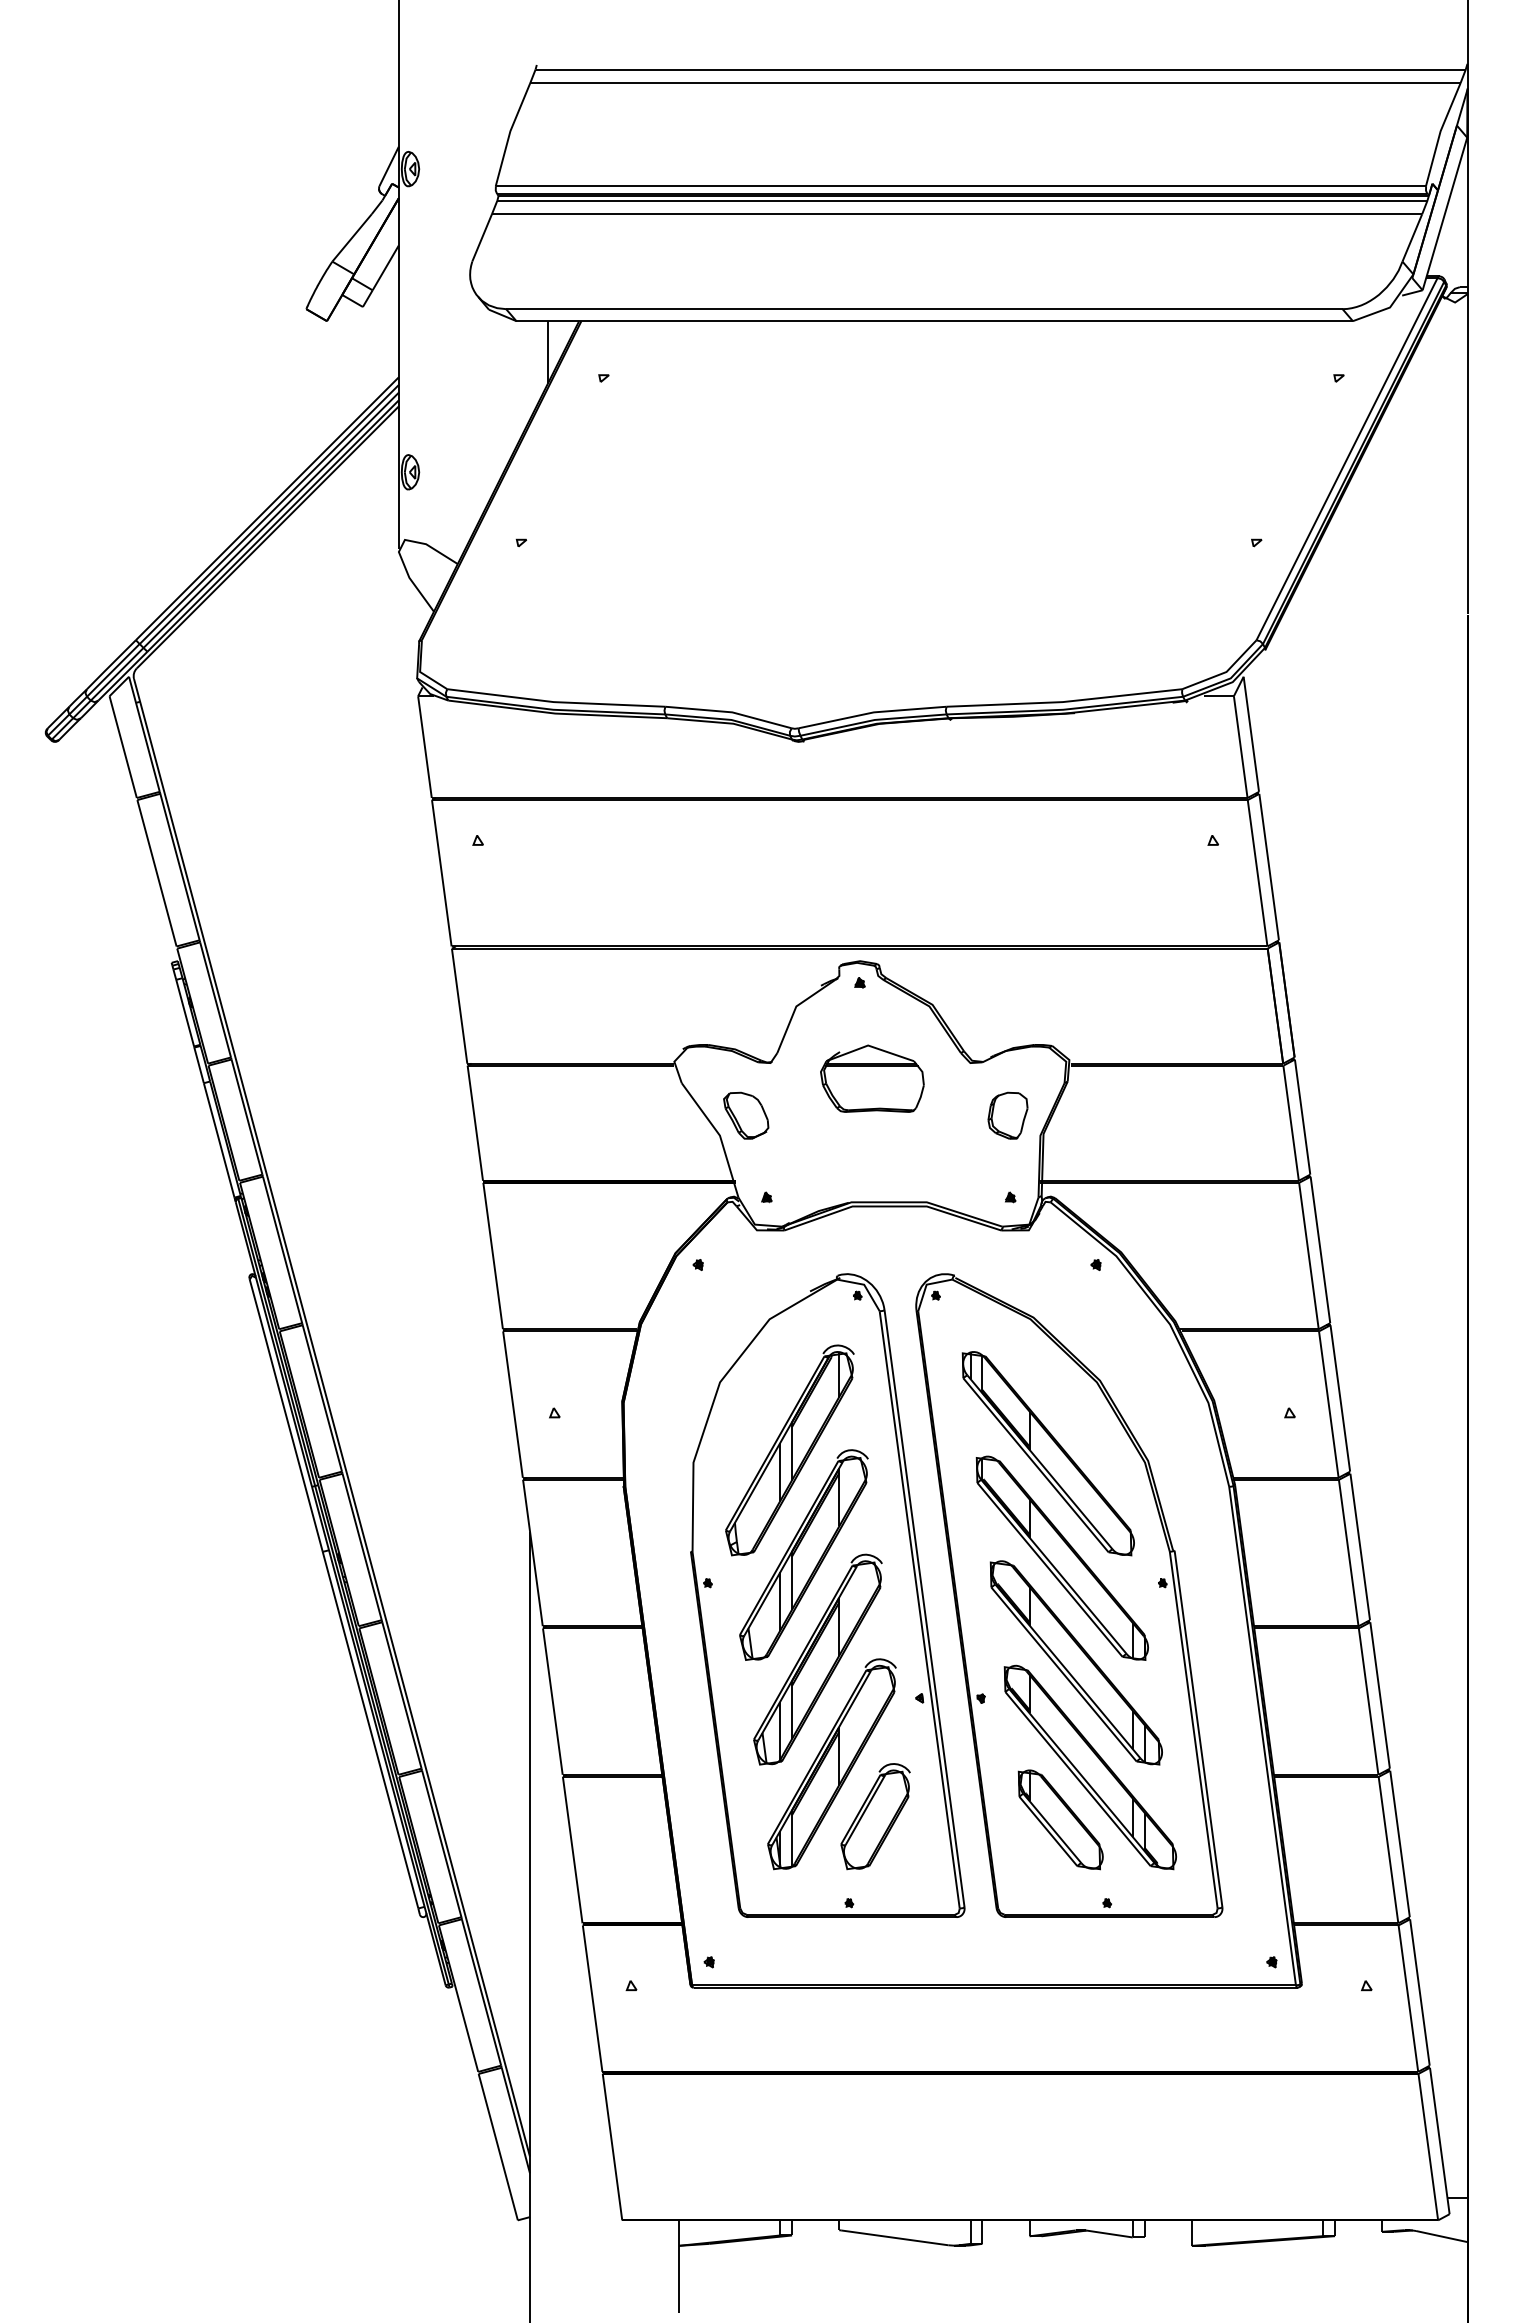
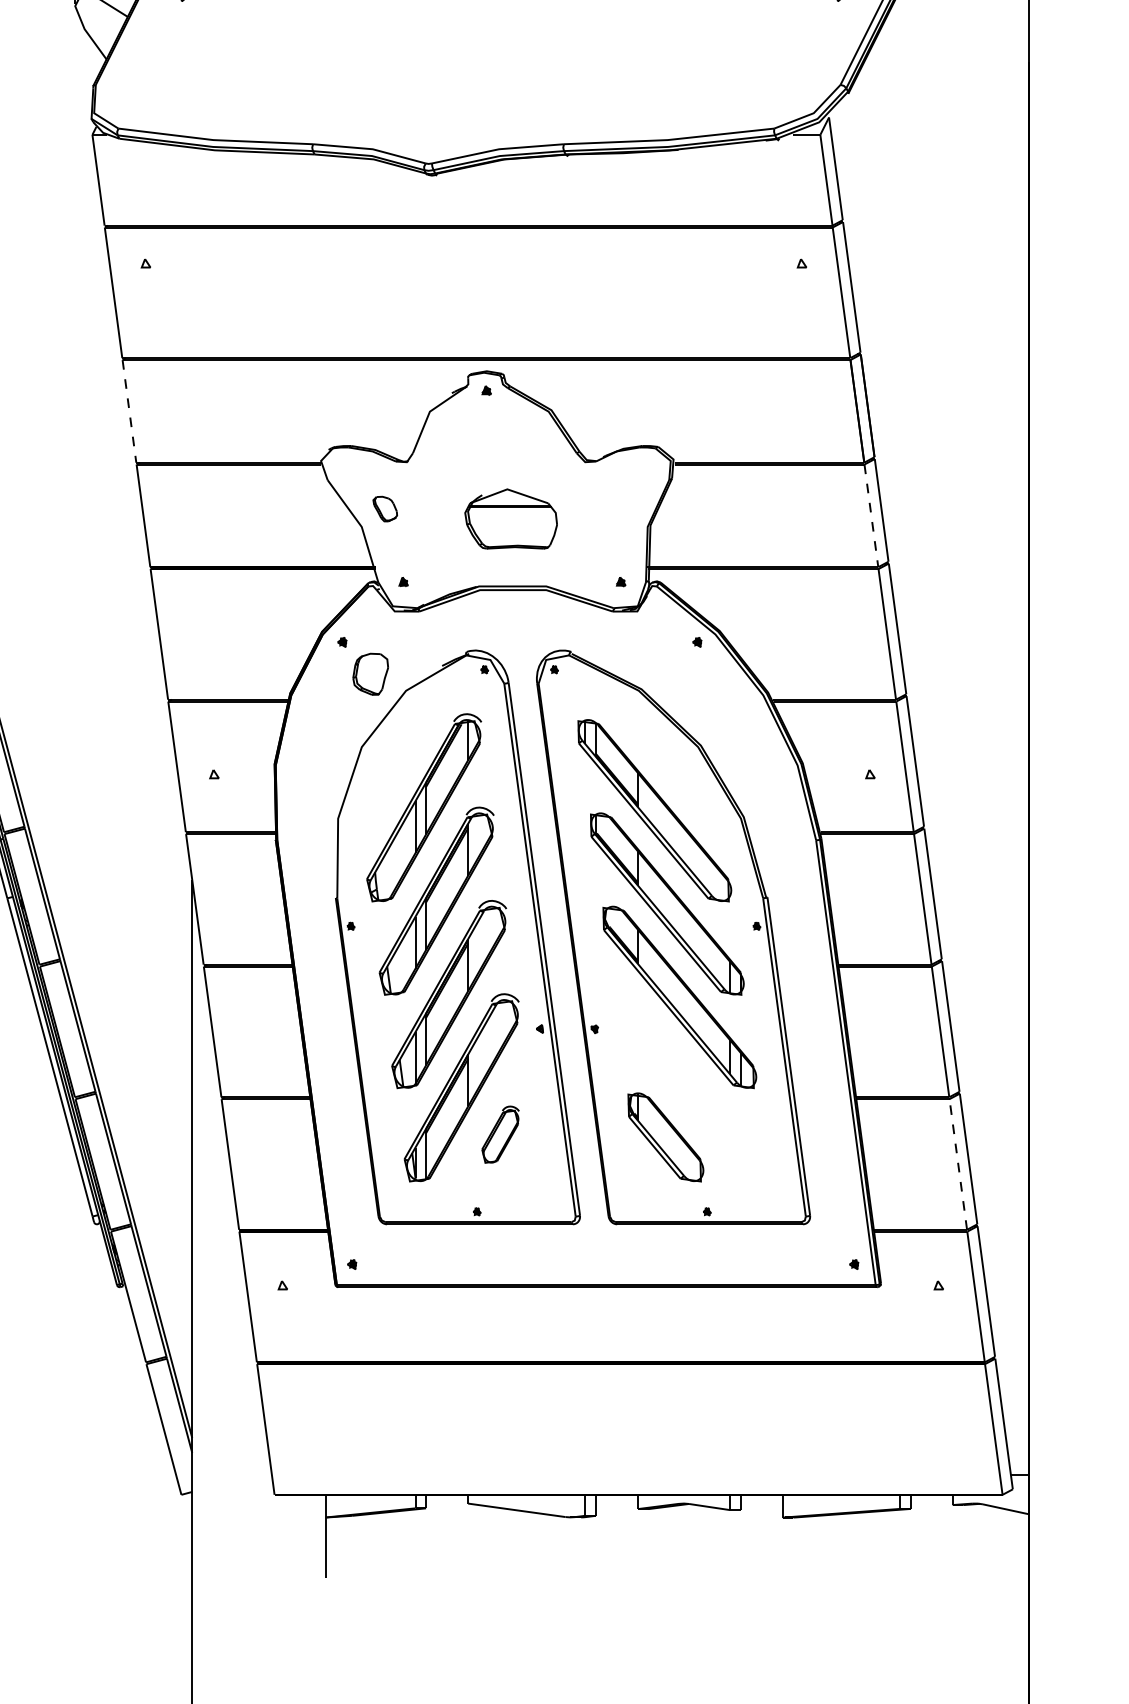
line: (459, 1006) -> (129, 411), solid -> dashed
part: (872, 1078) -> (511, 518), moved
part: (746, 1115) -> (385, 508), size x0.6
part: (1007, 1115) -> (370, 674), moved
line: (1291, 1123) -> (871, 516), solid -> dashed
part: (1089, 1767) -> (691, 1090), removed
part: (875, 1816) -> (500, 1134), size x0.6
line: (1388, 1850) -> (958, 1164), solid -> dashed

